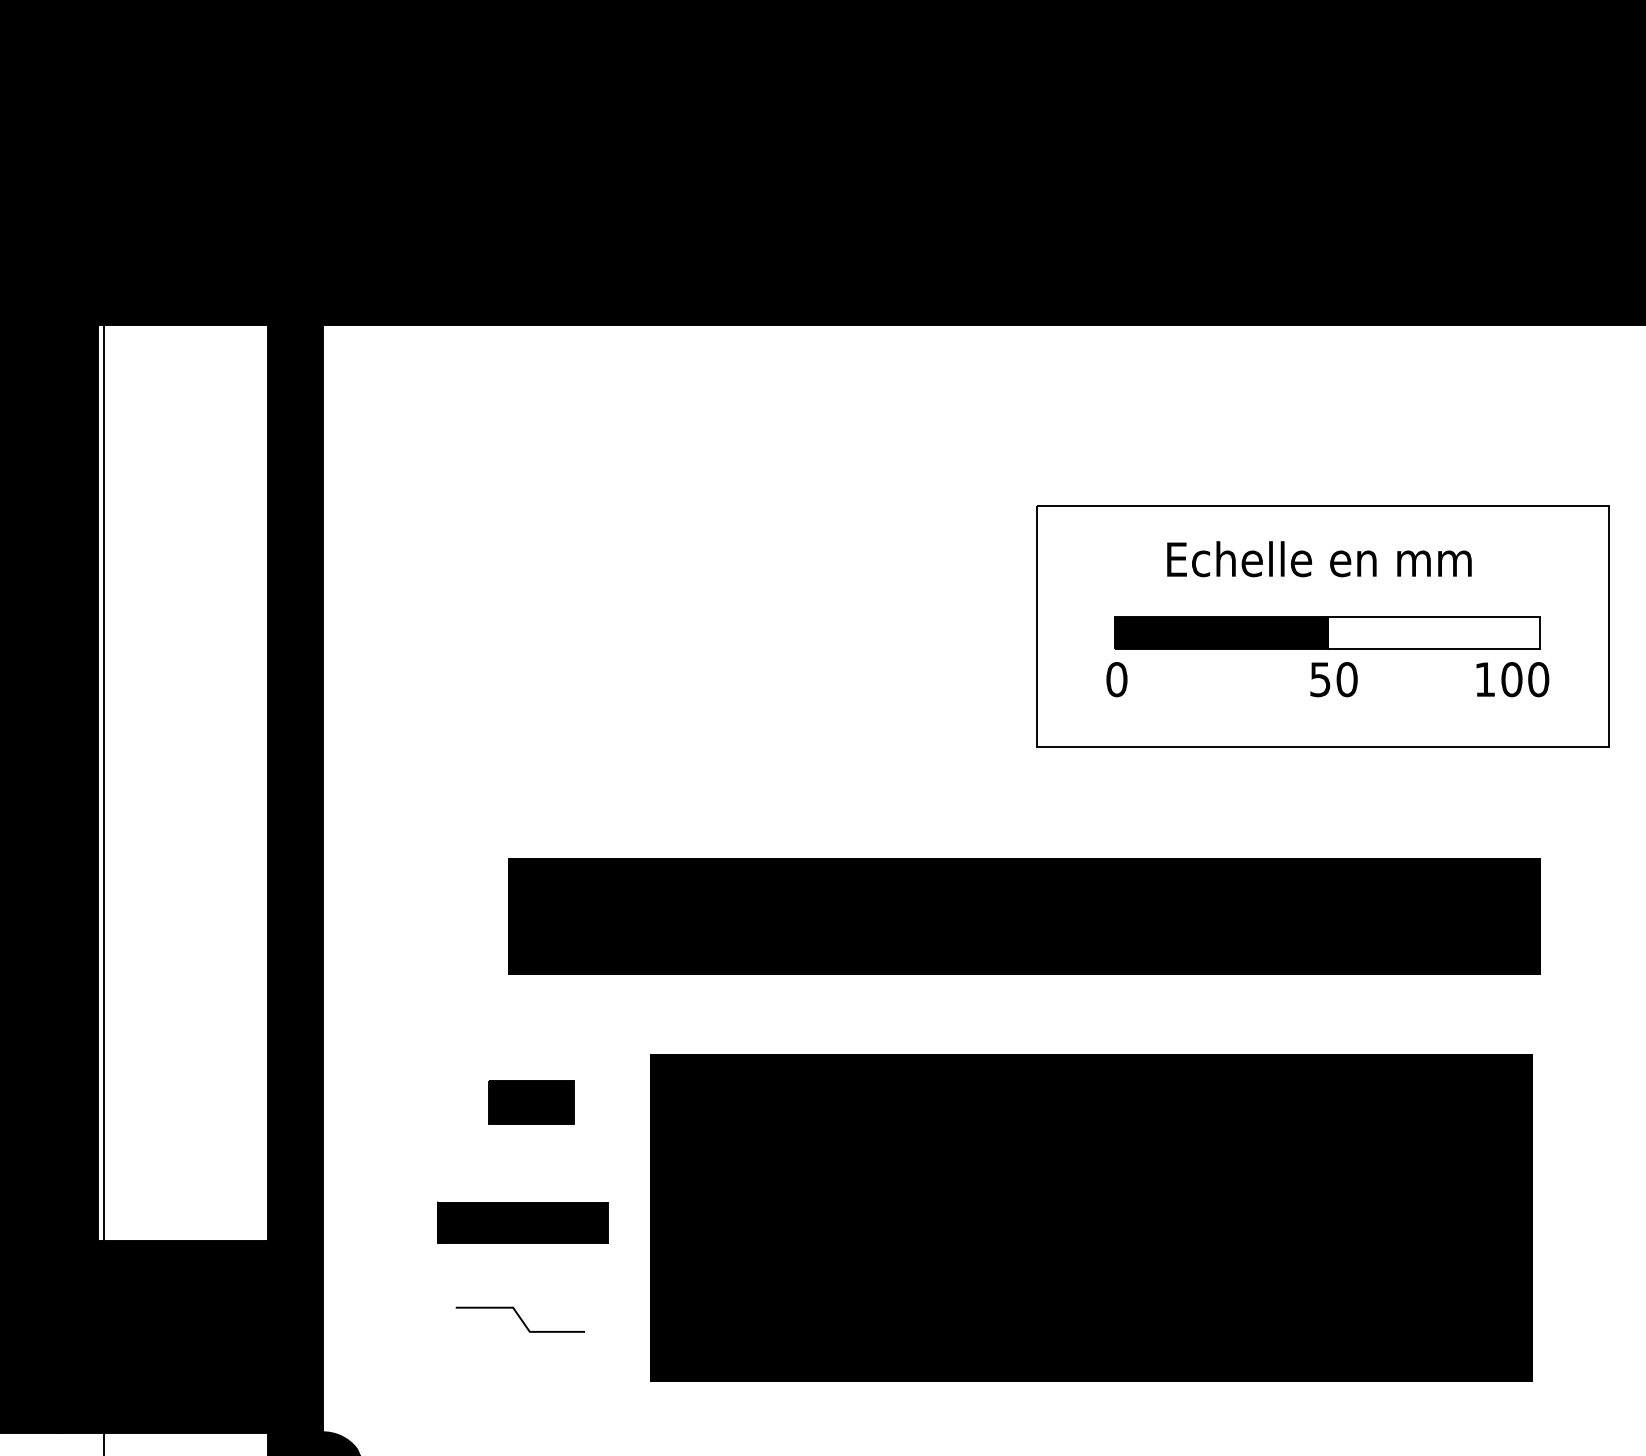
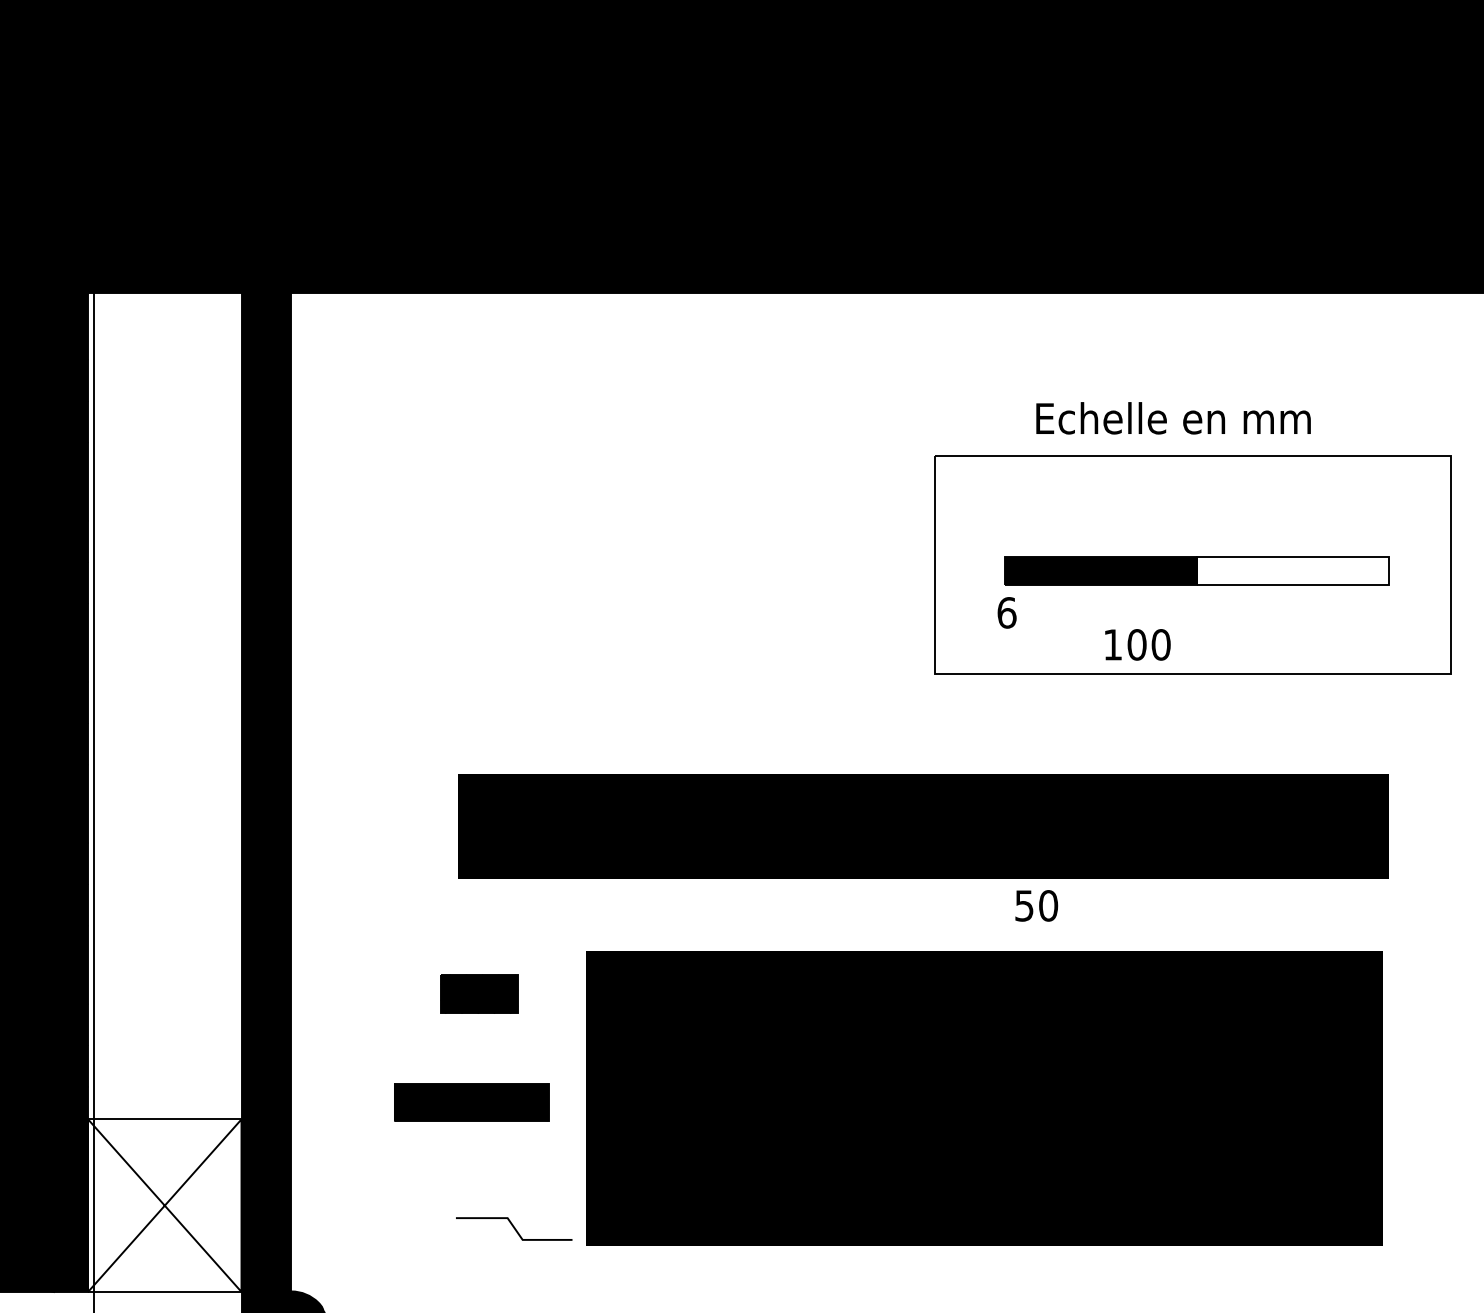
text: (1319, 559) -> (1173, 418), moved
text: (1116, 679) -> (1006, 612), 0 -> 6
text: (1333, 679) -> (1036, 905), moved
text: (1512, 679) -> (1137, 644), moved
line: (520, 1319) -> (514, 1228), moved
fill: (182, 1336) -> (164, 1205), removed

